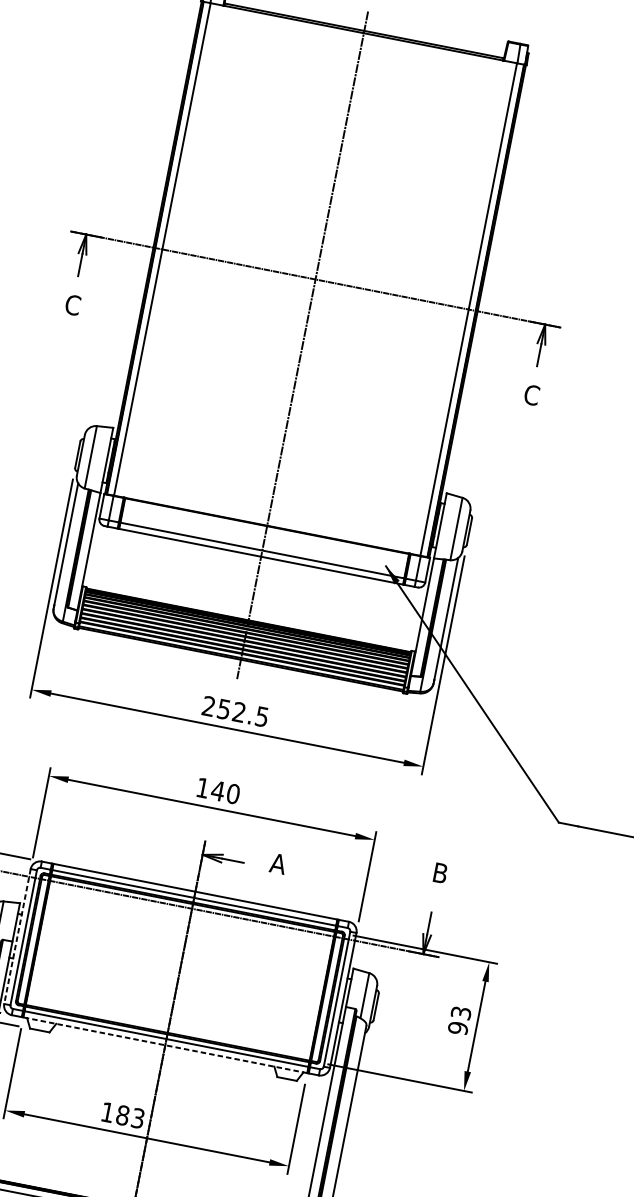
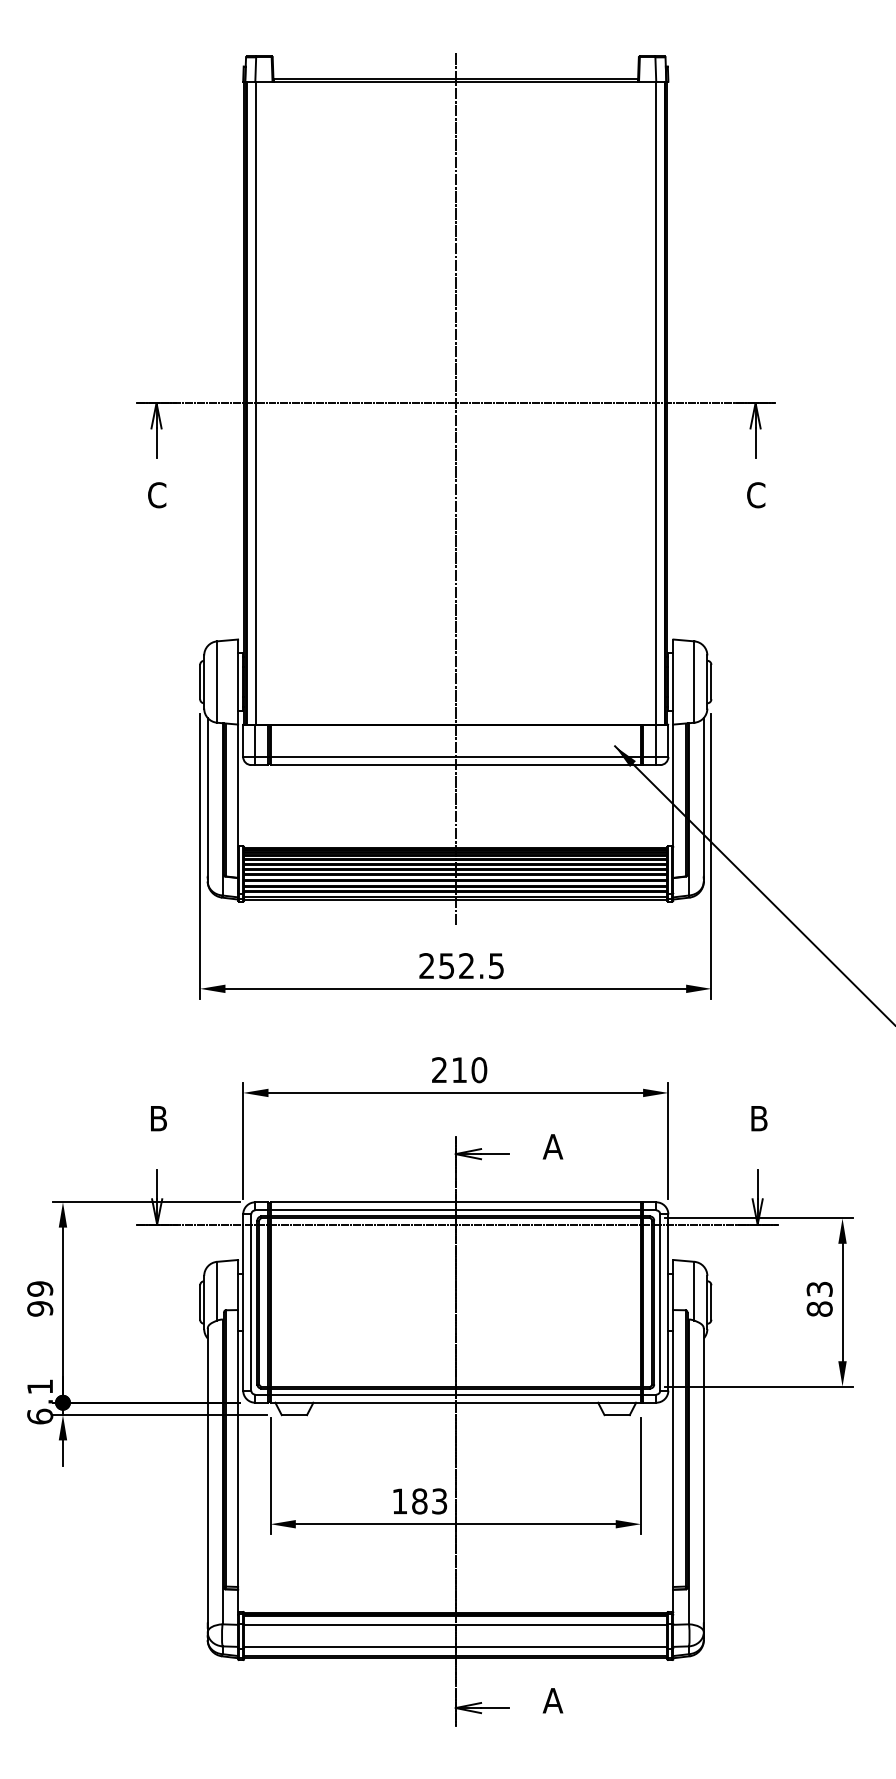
text: (210, 789) -> (449, 1069), 140 -> 210
line: (17, 937) -> (243, 1303), dashed -> solid
text: (457, 1028) -> (819, 1309), 93 -> 83
line: (165, 1045) -> (455, 1402), dashed -> solid

